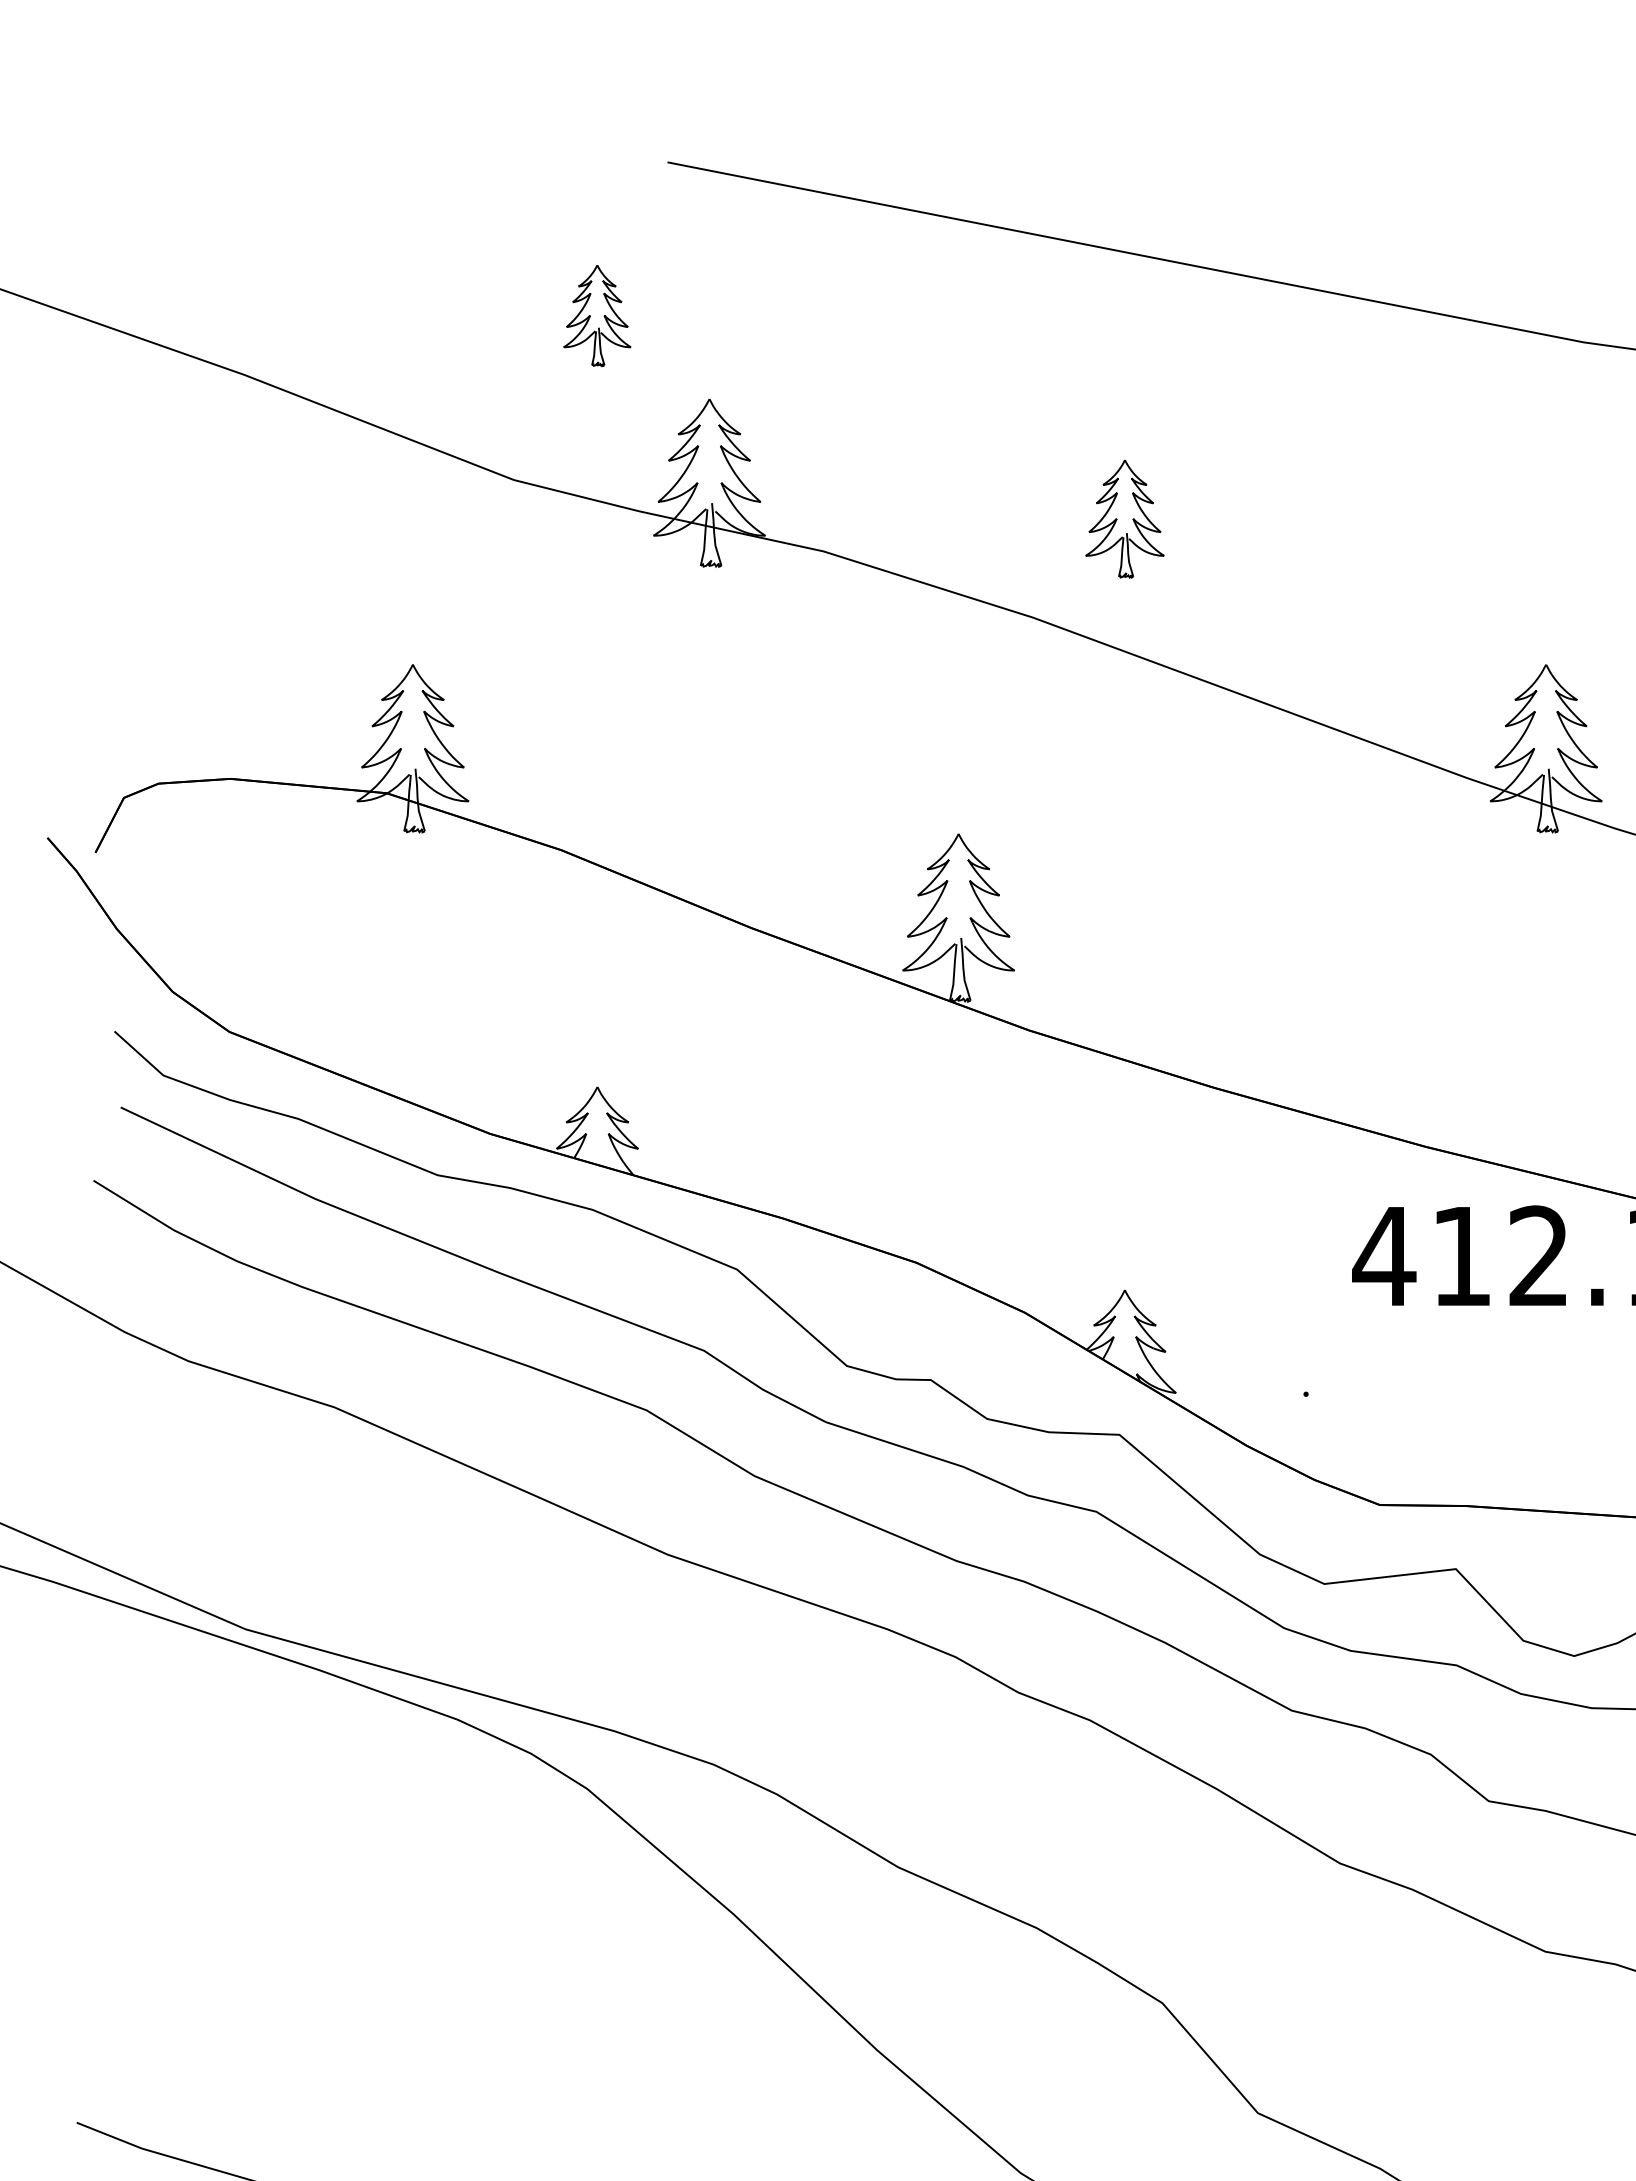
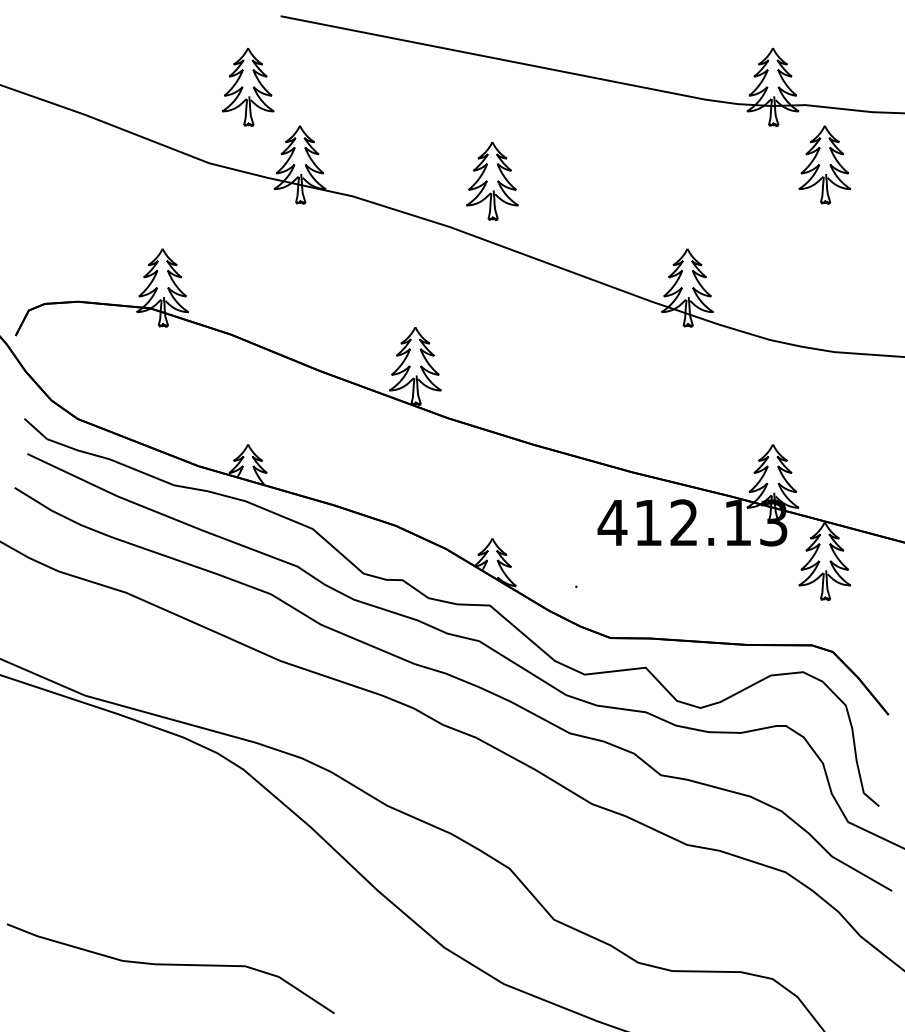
part: (596, 316) -> (247, 87), size x1.67
part: (1125, 519) -> (492, 181), size x1.43

